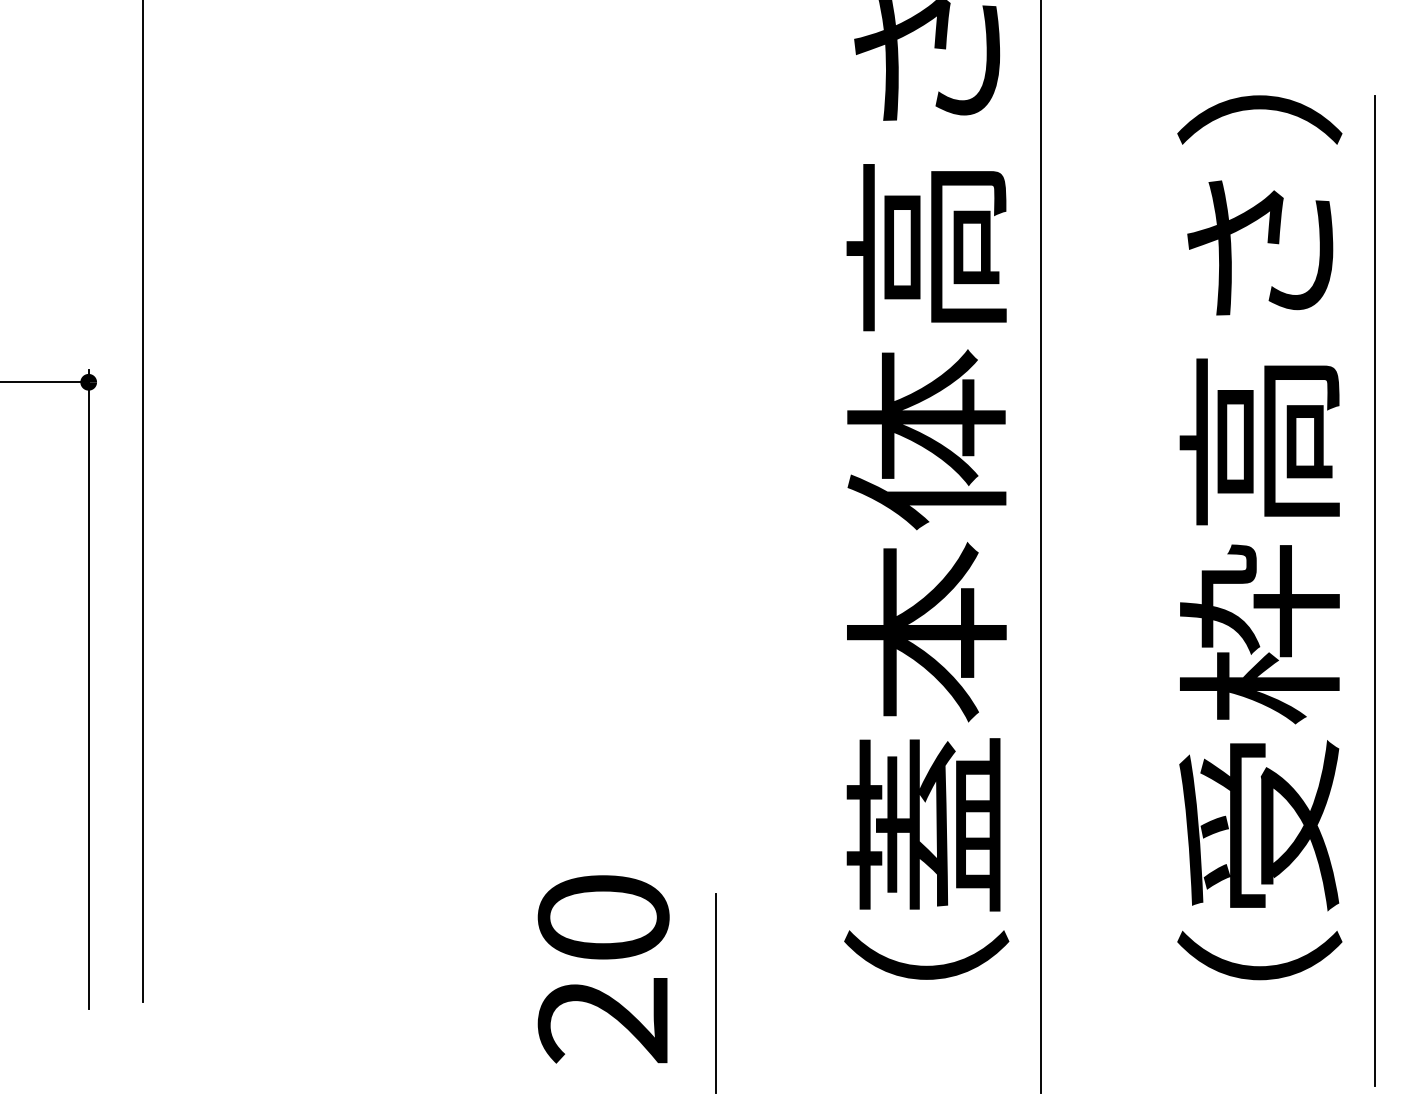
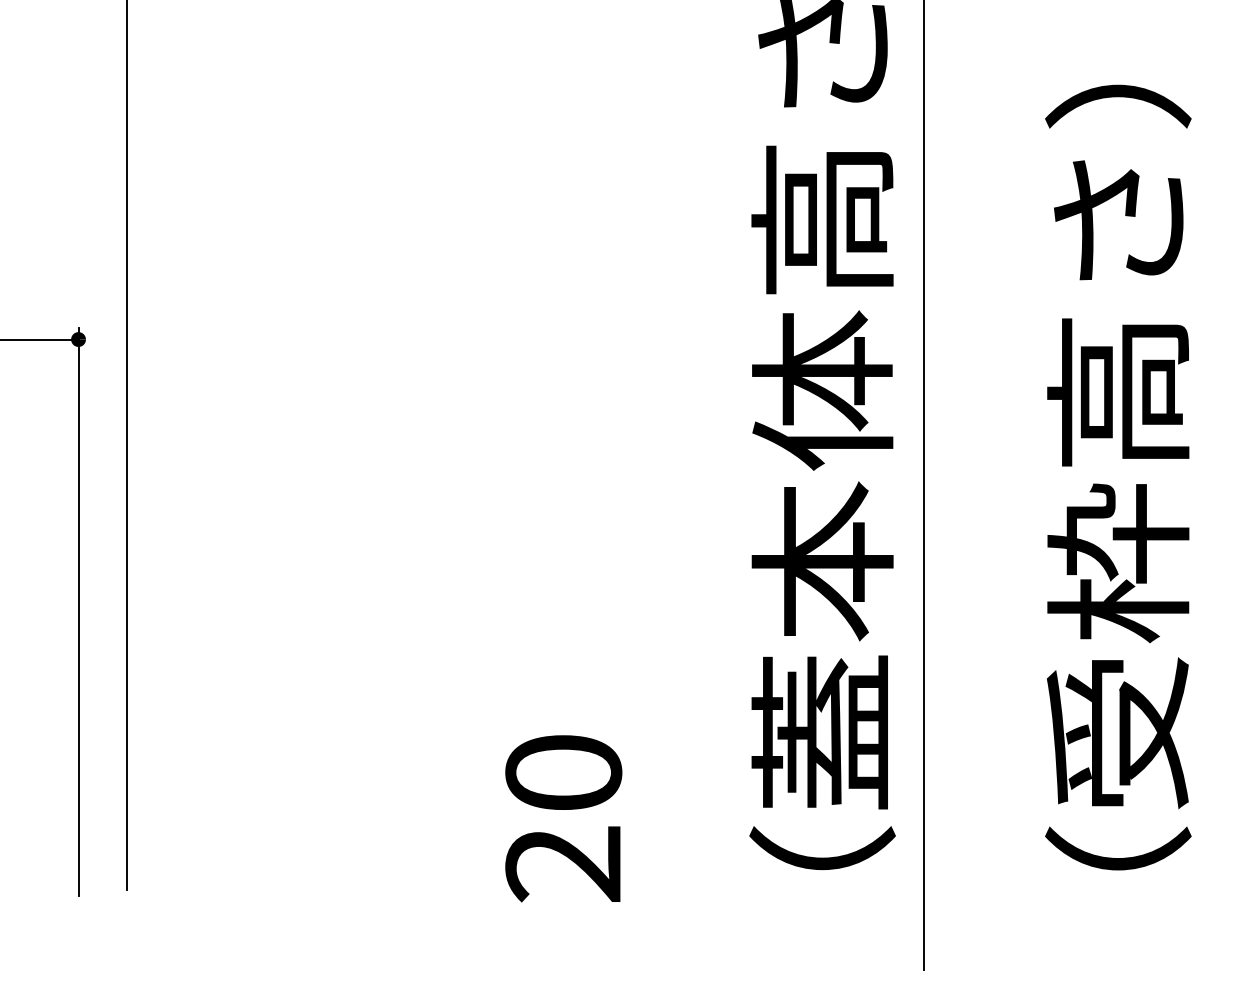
line: (1374, 590) -> (1220, 524), removed
text: (603, 969) -> (563, 818), moved
line: (716, 992) -> (635, 881), removed

